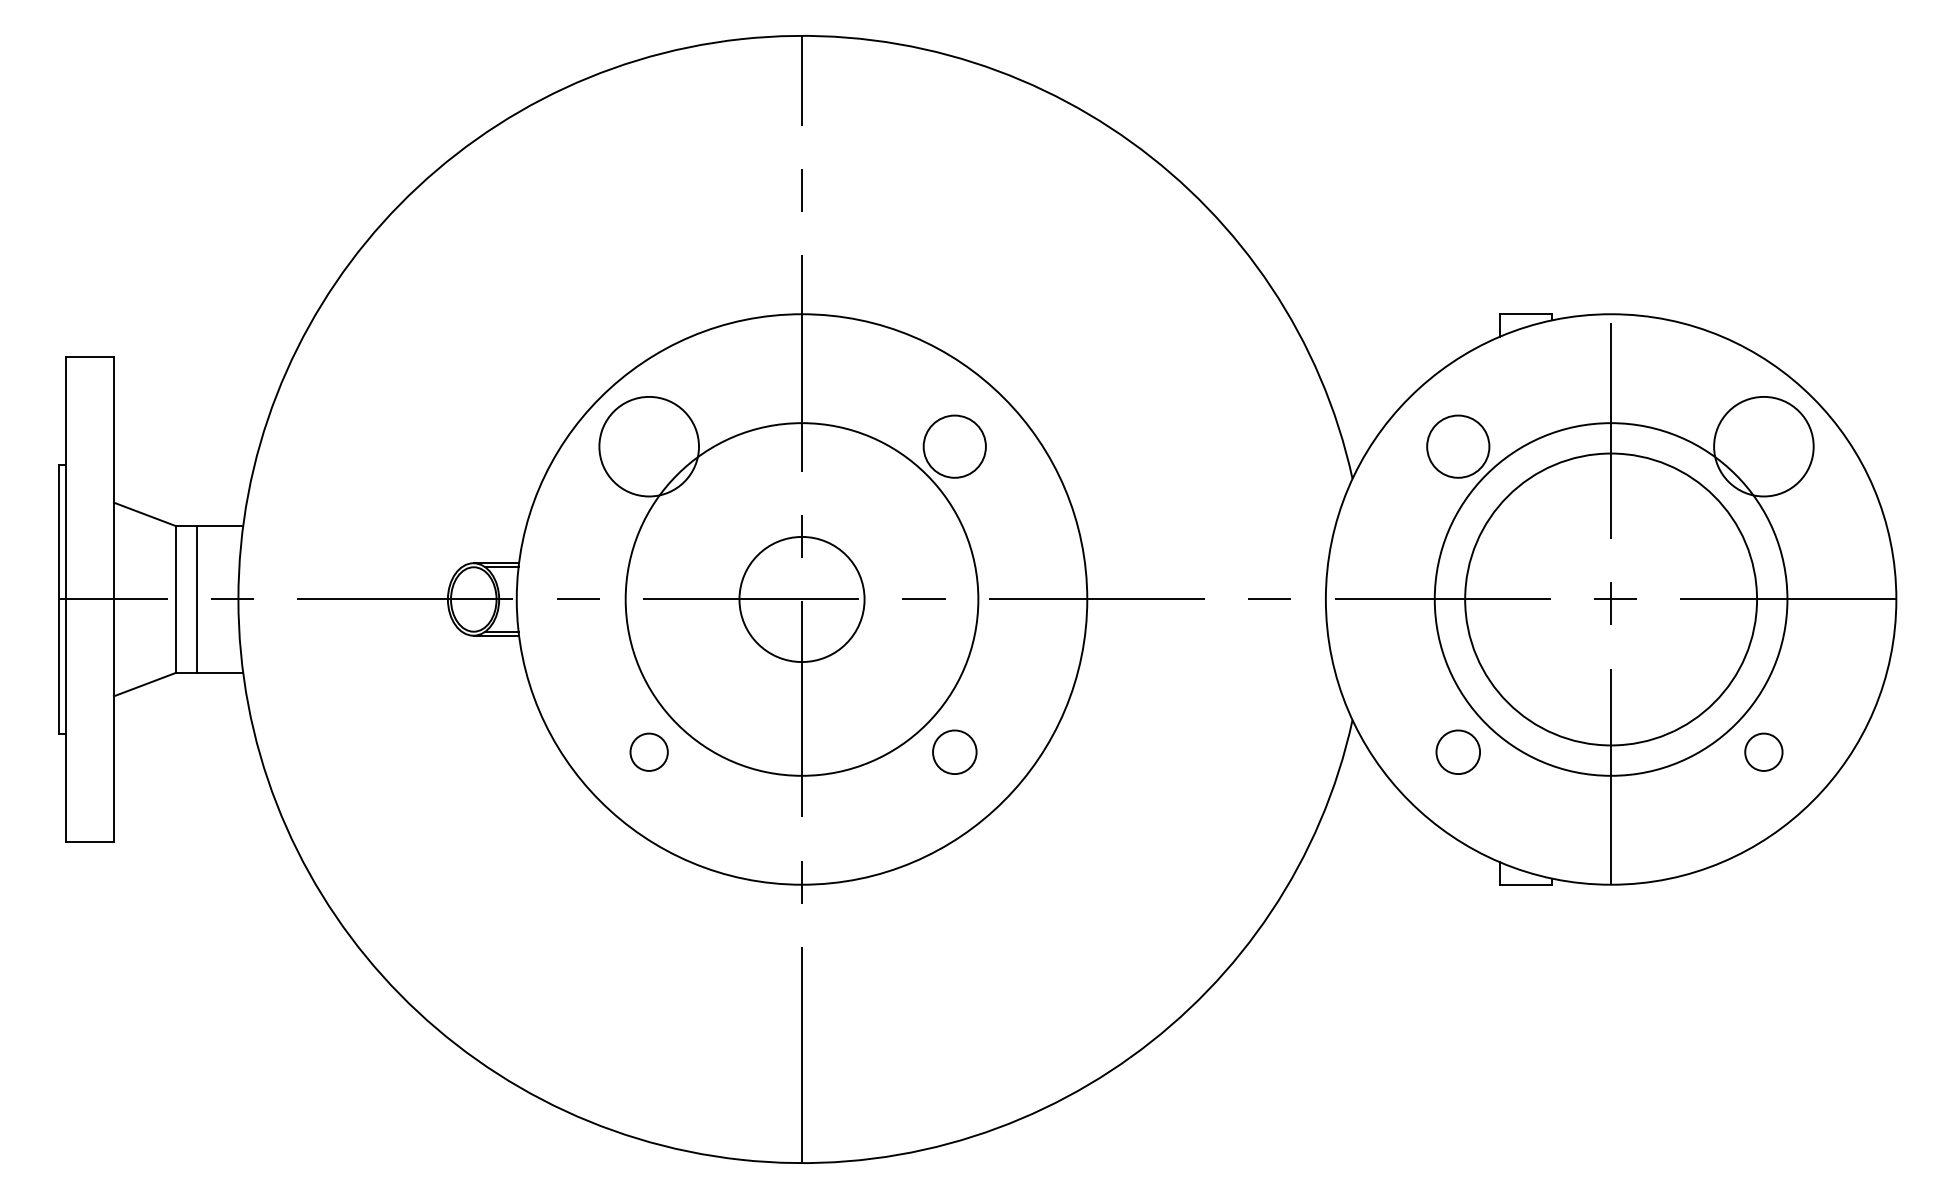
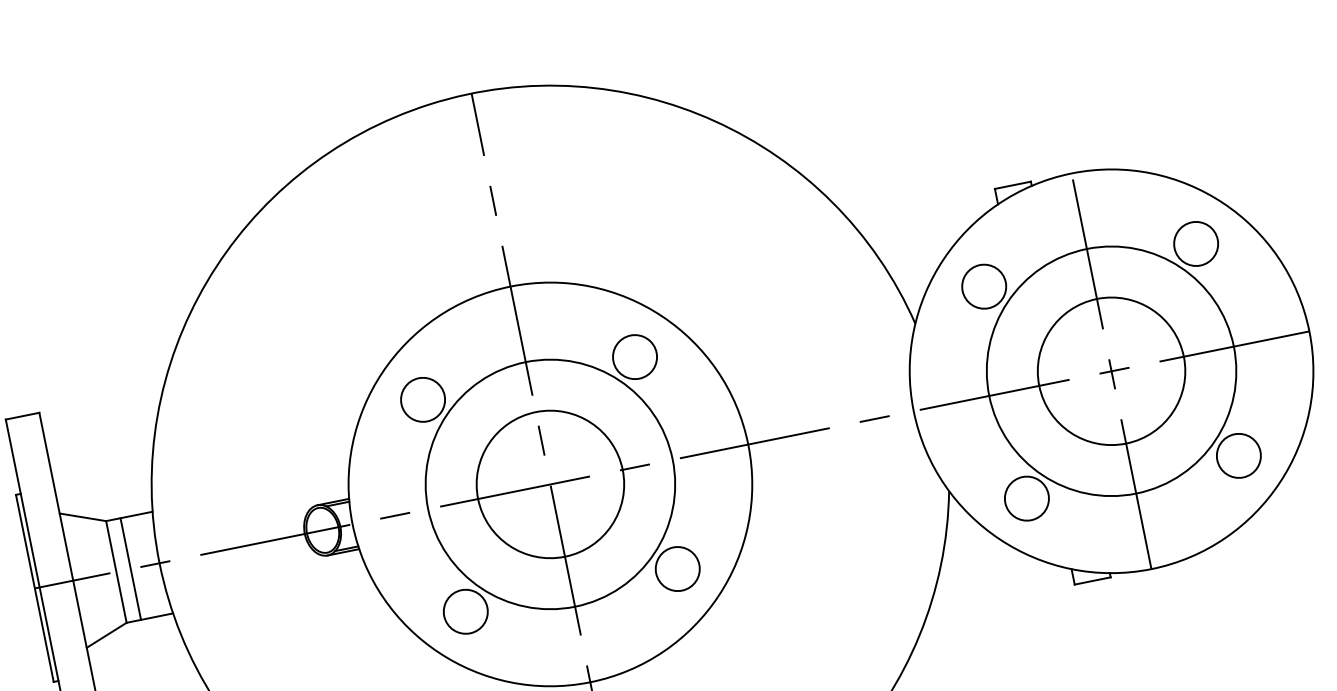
circle: (649, 446) -> (423, 399), size x0.62
circle: (1763, 446) -> (1195, 243), size x0.62
circle: (801, 599) -> (550, 484), size x1.67
circle: (1610, 599) -> (1111, 371), size x0.71
circle: (649, 752) -> (466, 611), size x1.67
circle: (954, 752) -> (677, 569), size x1.43
circle: (1458, 752) -> (1027, 498), size x1.43
circle: (1763, 752) -> (1238, 456), size x1.67

